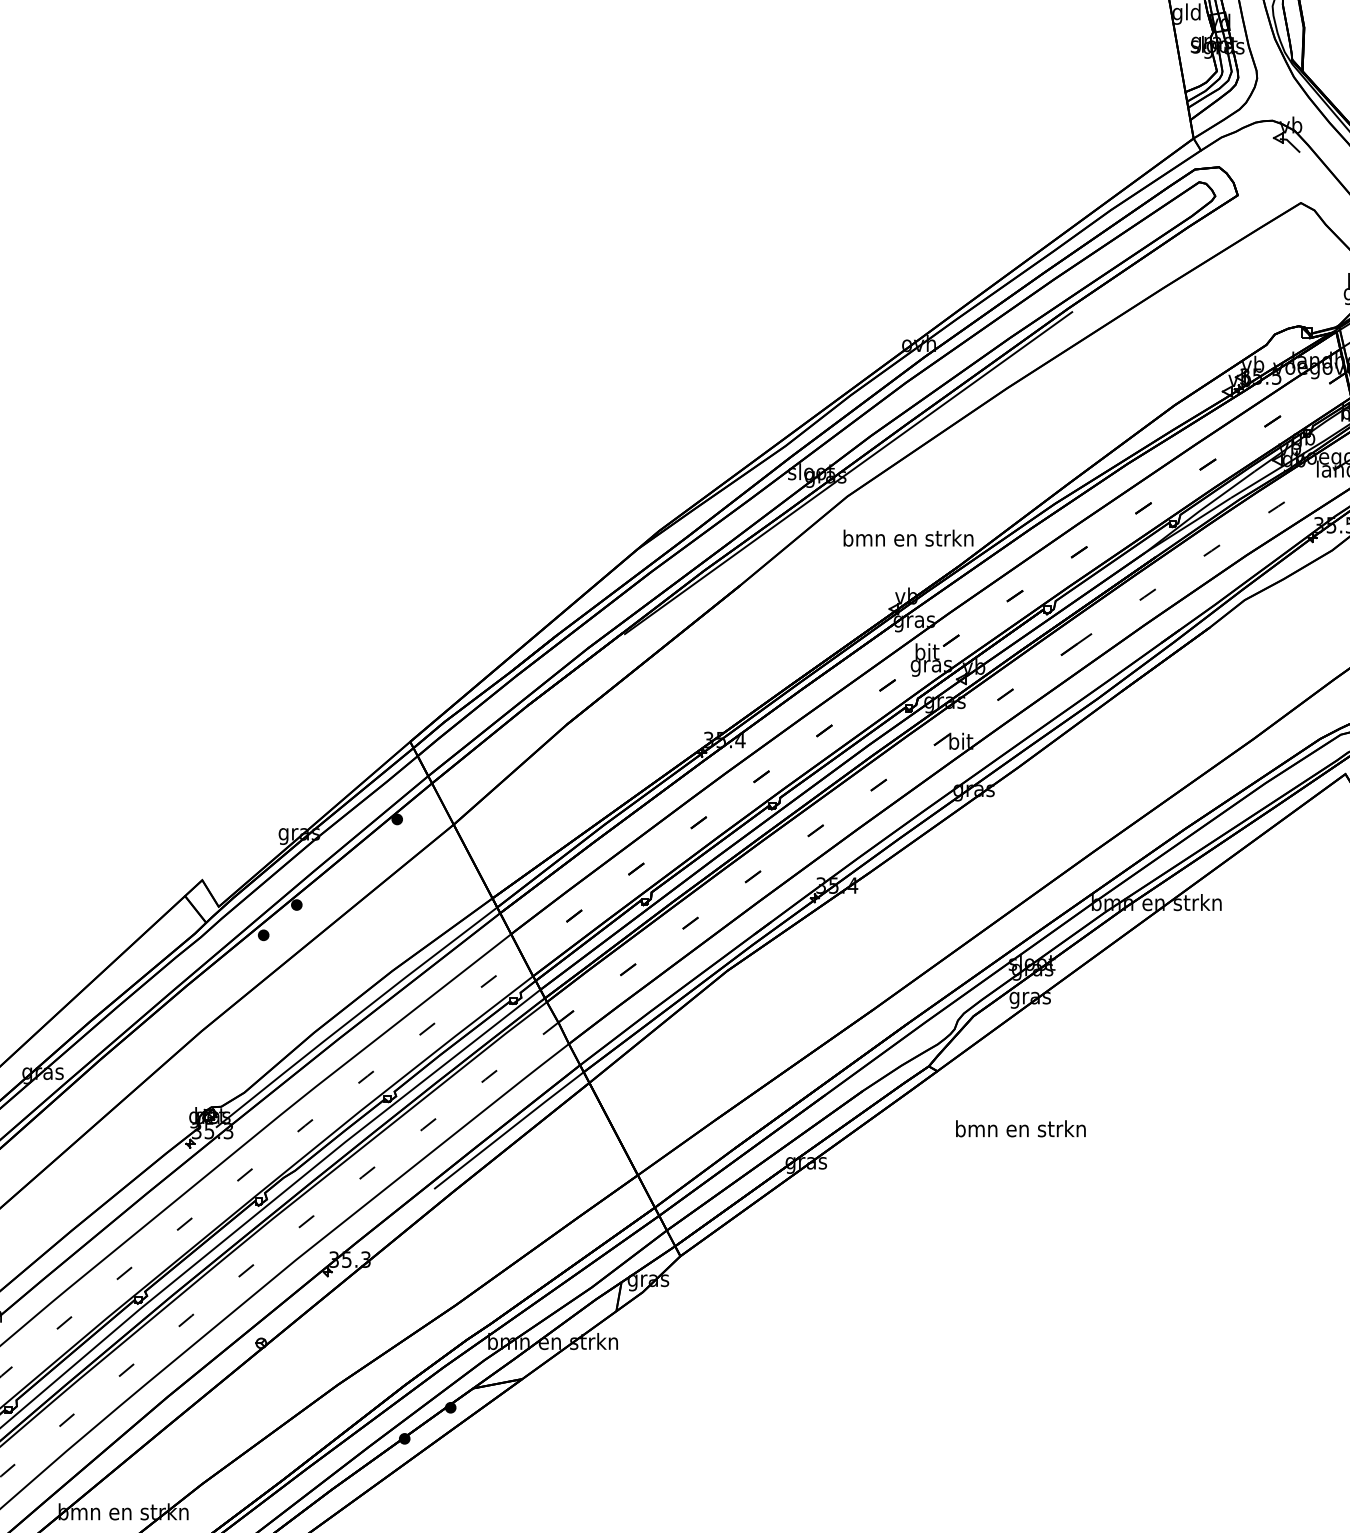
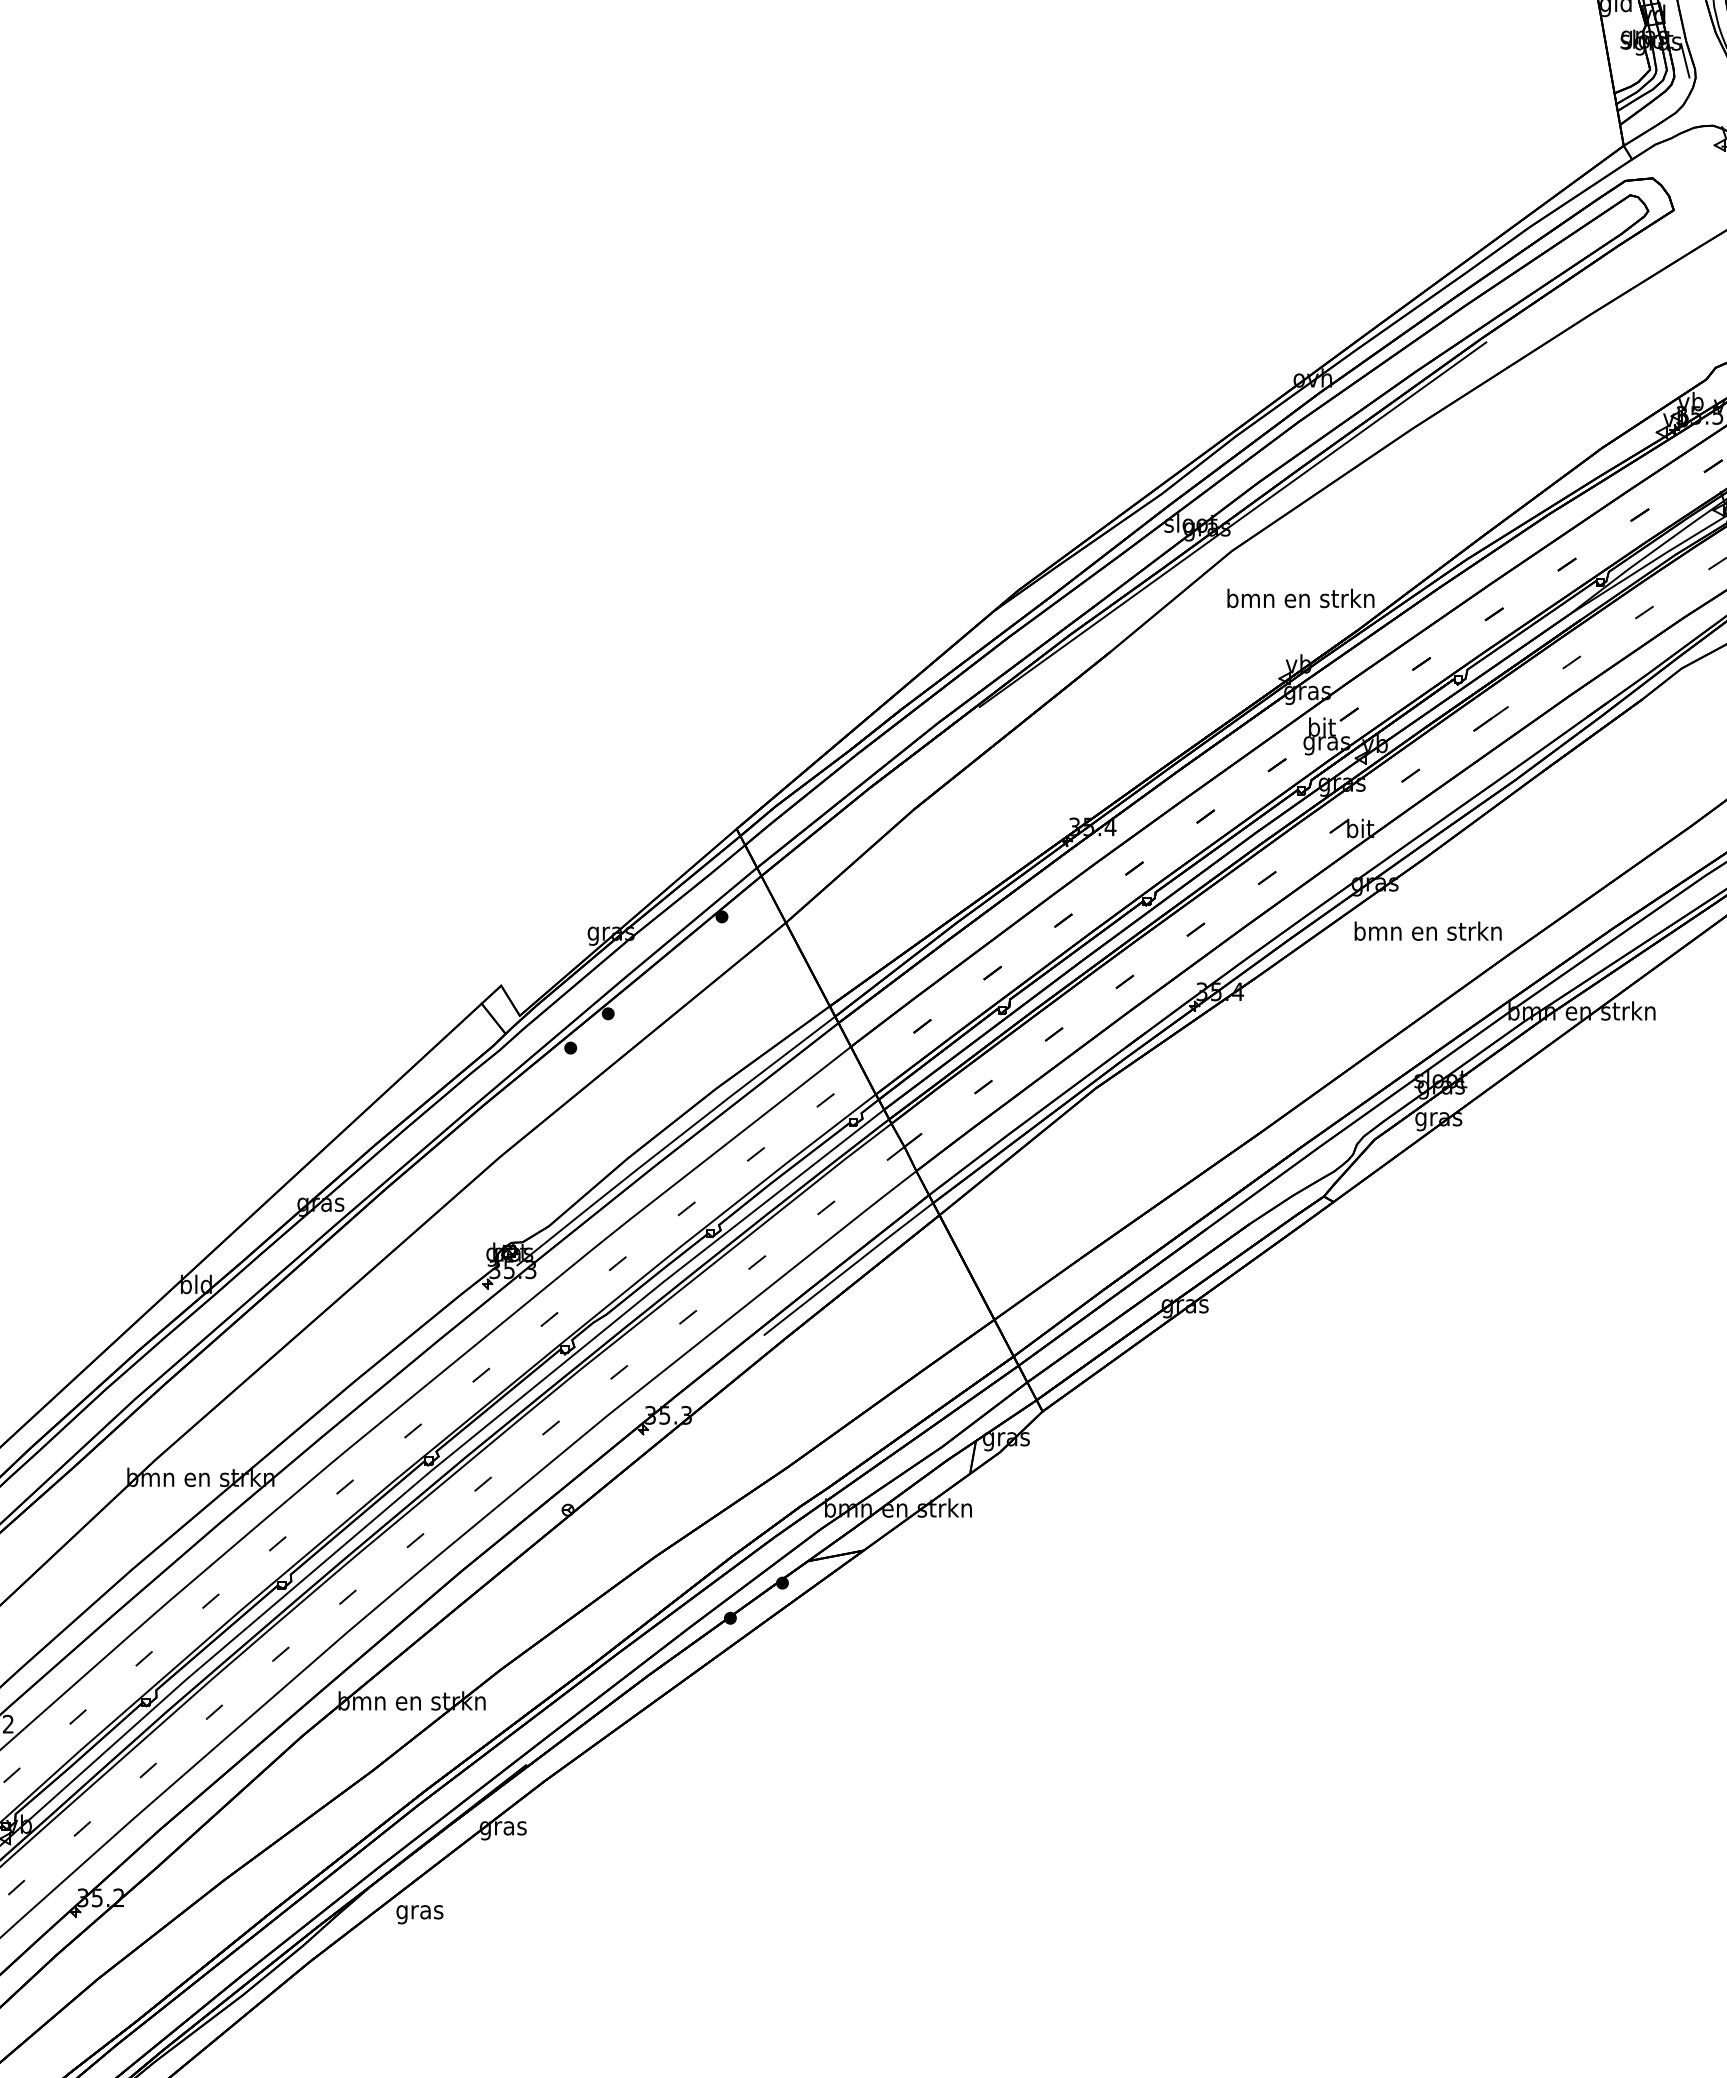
line: (1248, 63) -> (1685, 60), added
text: (1020, 1128) -> (1427, 930), moved

